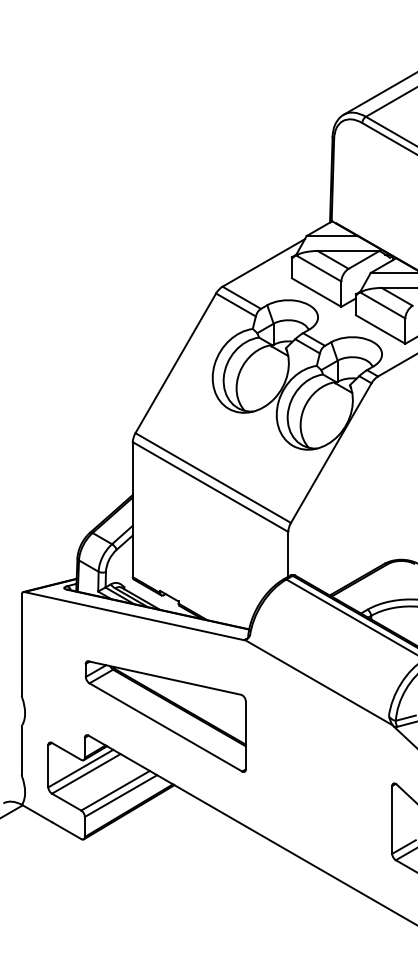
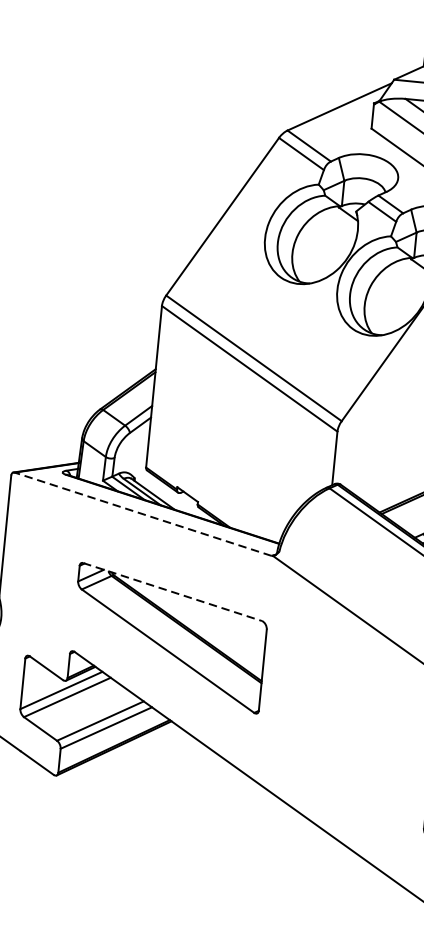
line: (133, 615) -> (142, 513), solid -> dashed
line: (165, 678) -> (173, 592), solid -> dashed

